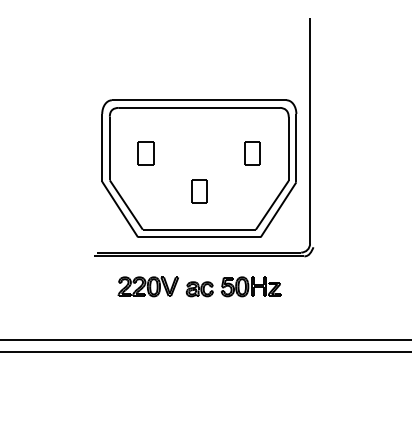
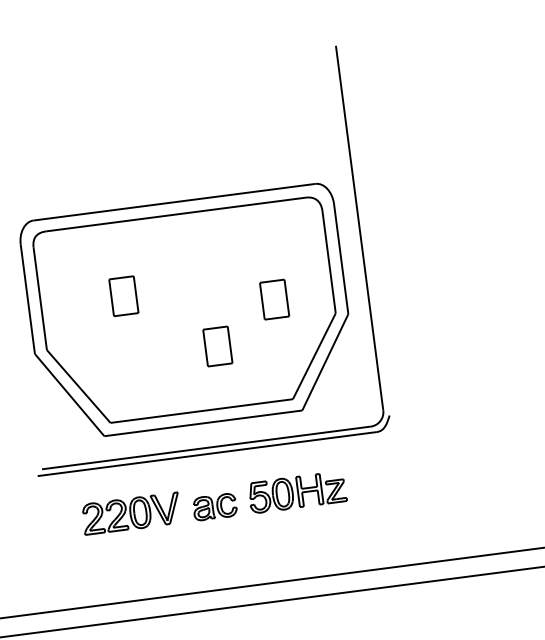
part: (145, 153) -> (123, 296), moved
part: (252, 153) -> (274, 299), moved
part: (199, 191) -> (218, 346), moved

